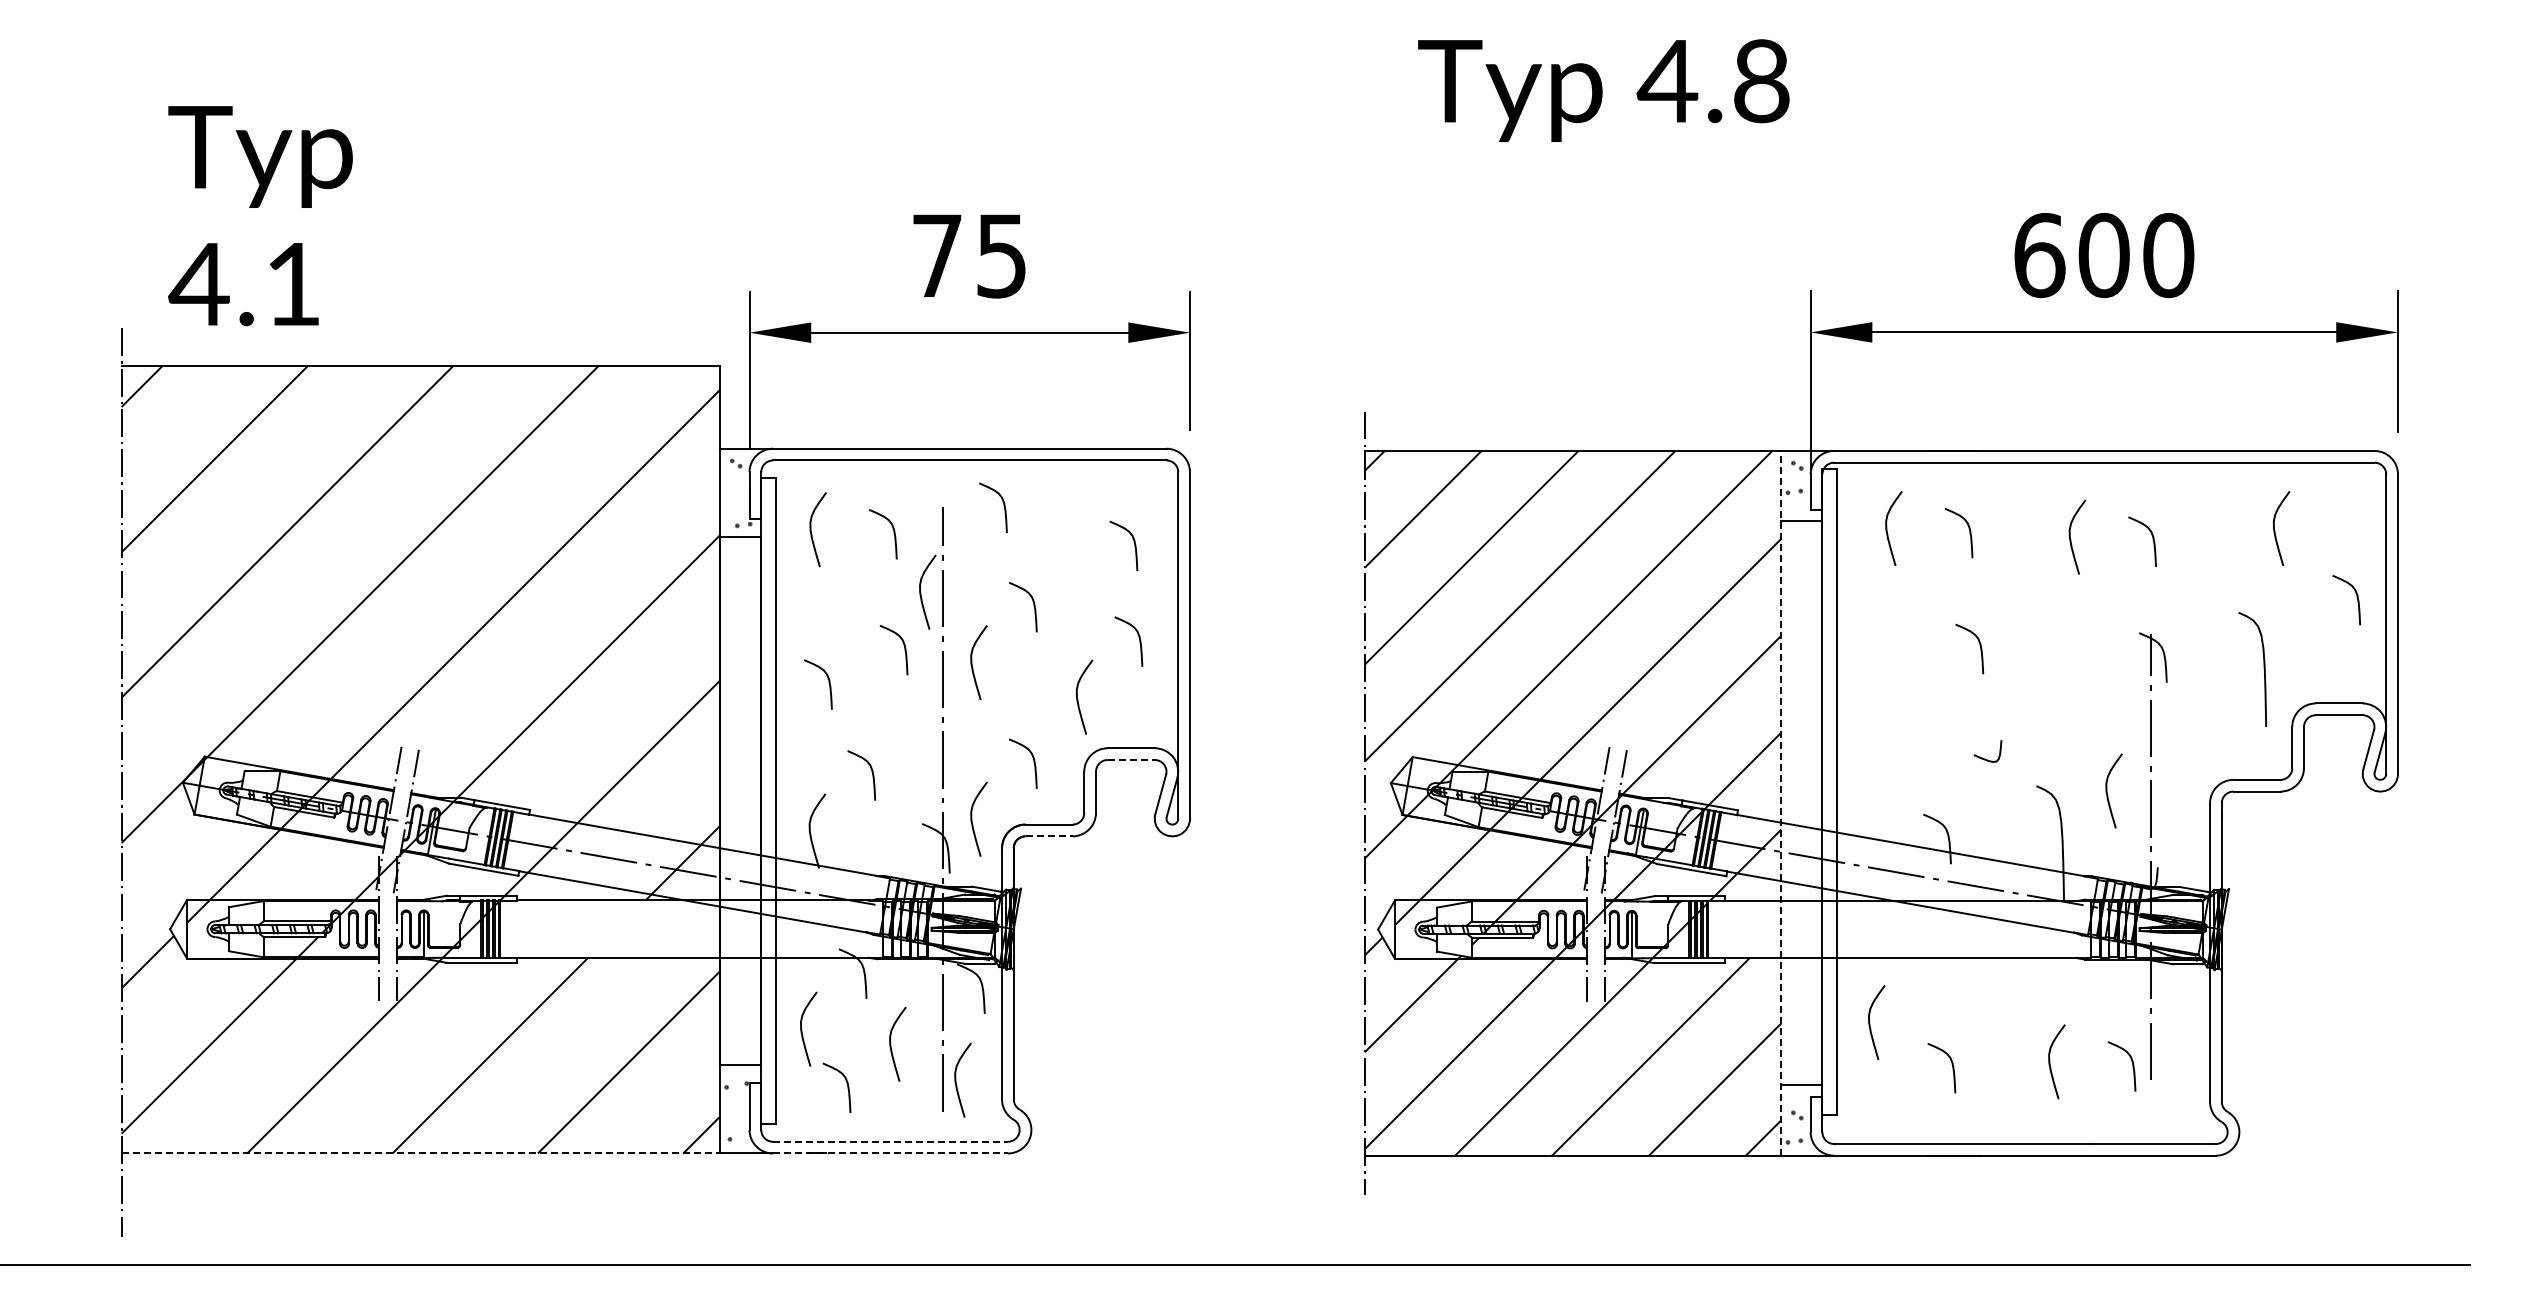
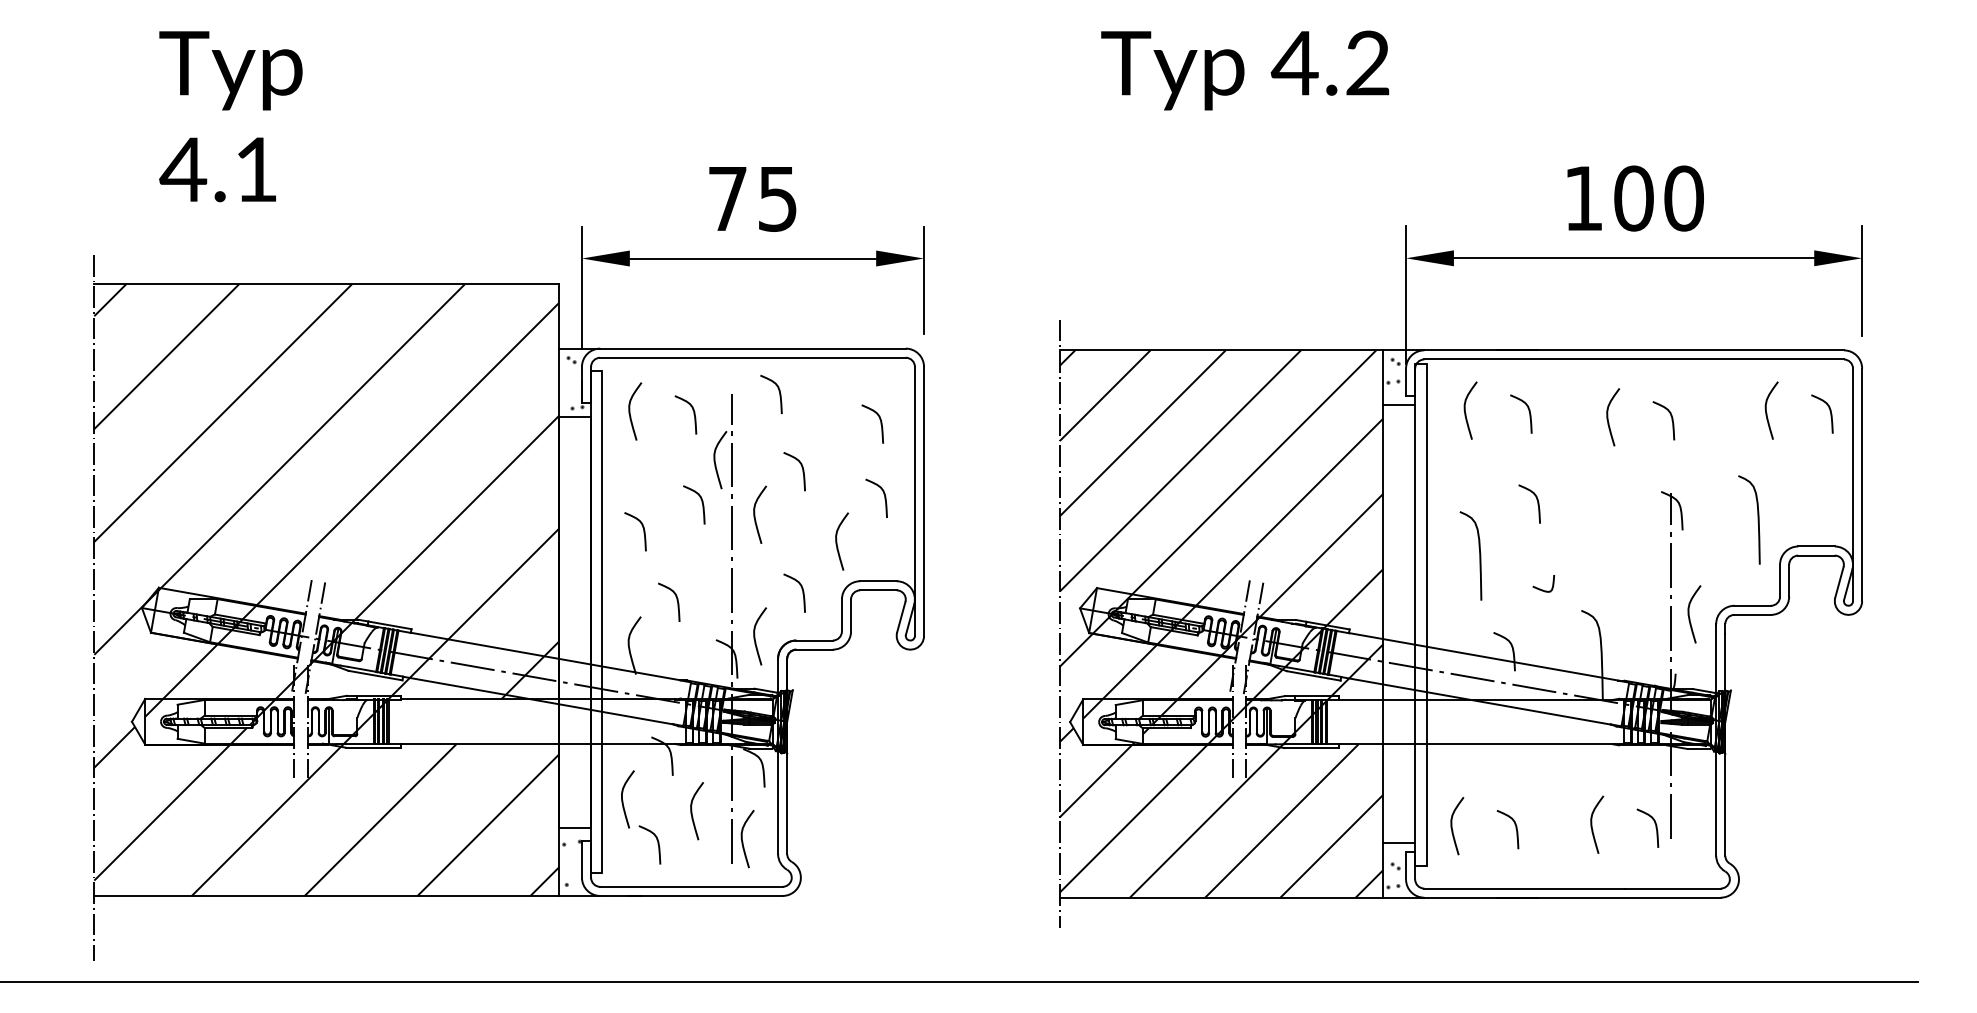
text: (1761, 81) -> (1367, 63), 4.8 -> 4.2
text: (260, 216) -> (230, 117), moved
text: (2039, 255) -> (1583, 198), 600 -> 100
curve: (2356, 597) -> (1829, 412), moved
curve: (1905, 715) -> (1479, 555), added
line: (1131, 760) -> (878, 590), dashed -> solid
curve: (2107, 790) -> (1689, 614), moved
line: (1781, 802) -> (1383, 623), dashed -> solid
line: (1049, 836) -> (814, 649), dashed -> solid
curve: (1870, 1023) -> (1452, 826), moved
line: (890, 1141) -> (691, 886), dashed -> solid
line: (421, 1153) -> (327, 895), dashed -> solid
line: (890, 1153) -> (691, 895), dashed -> solid

